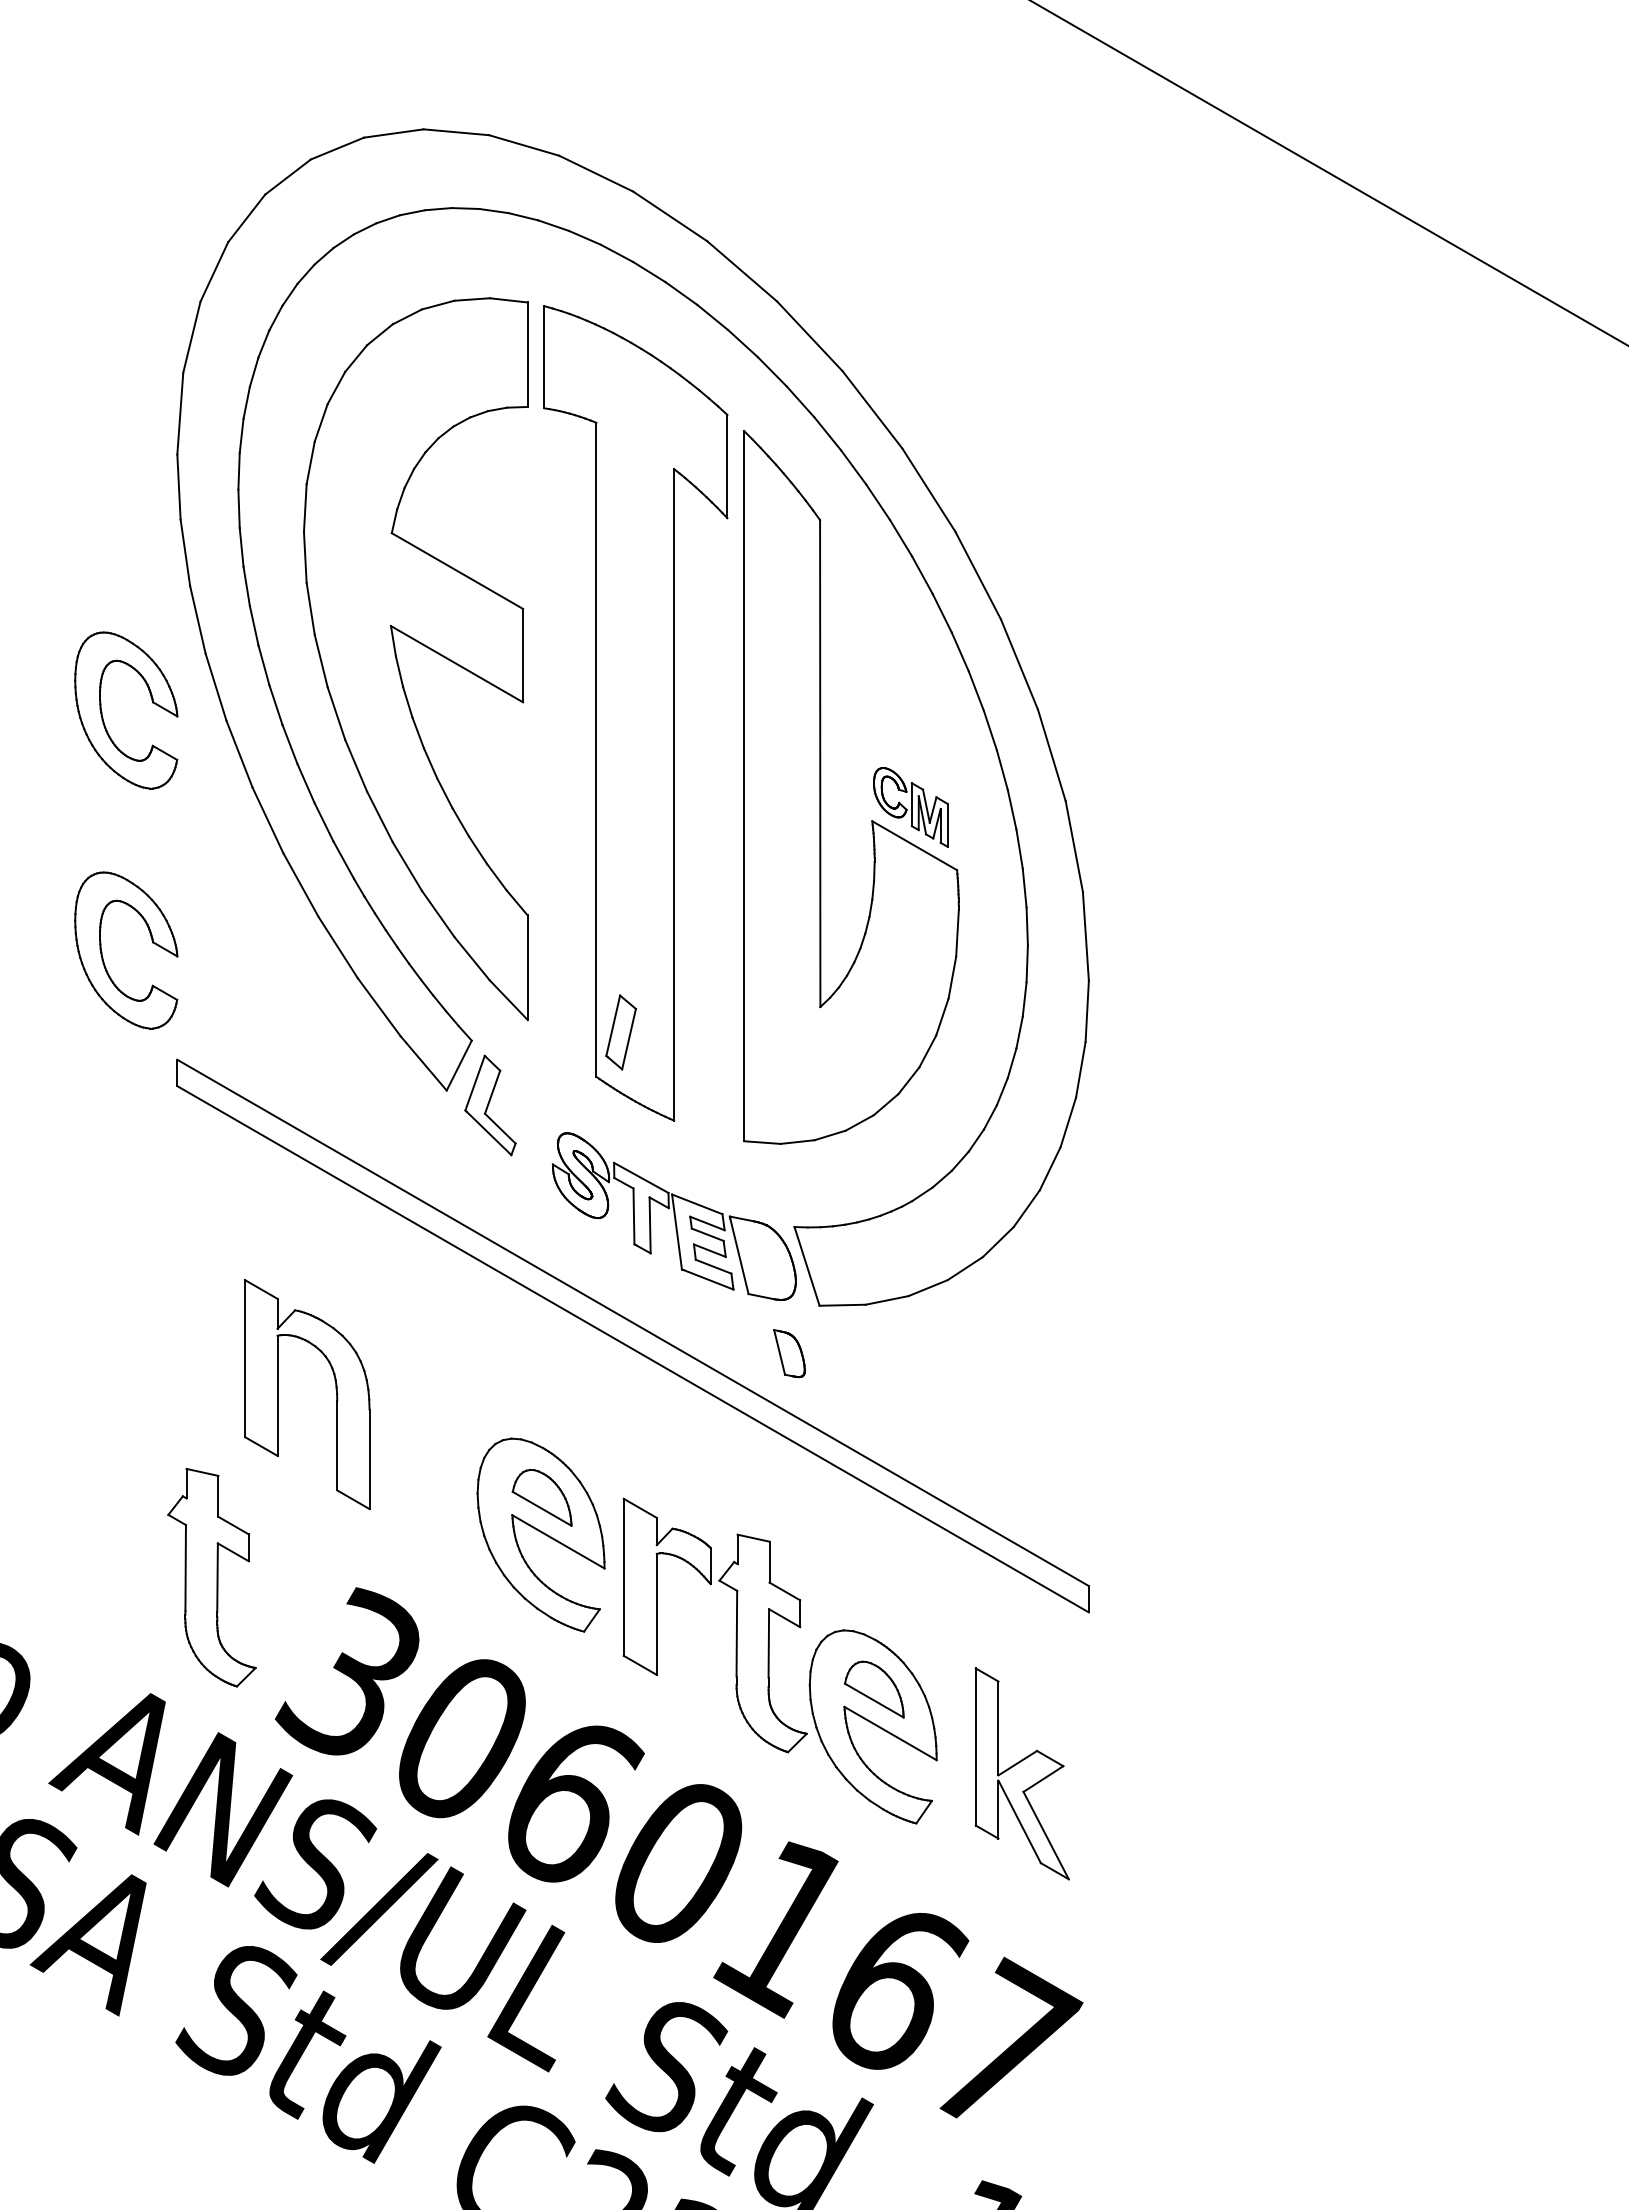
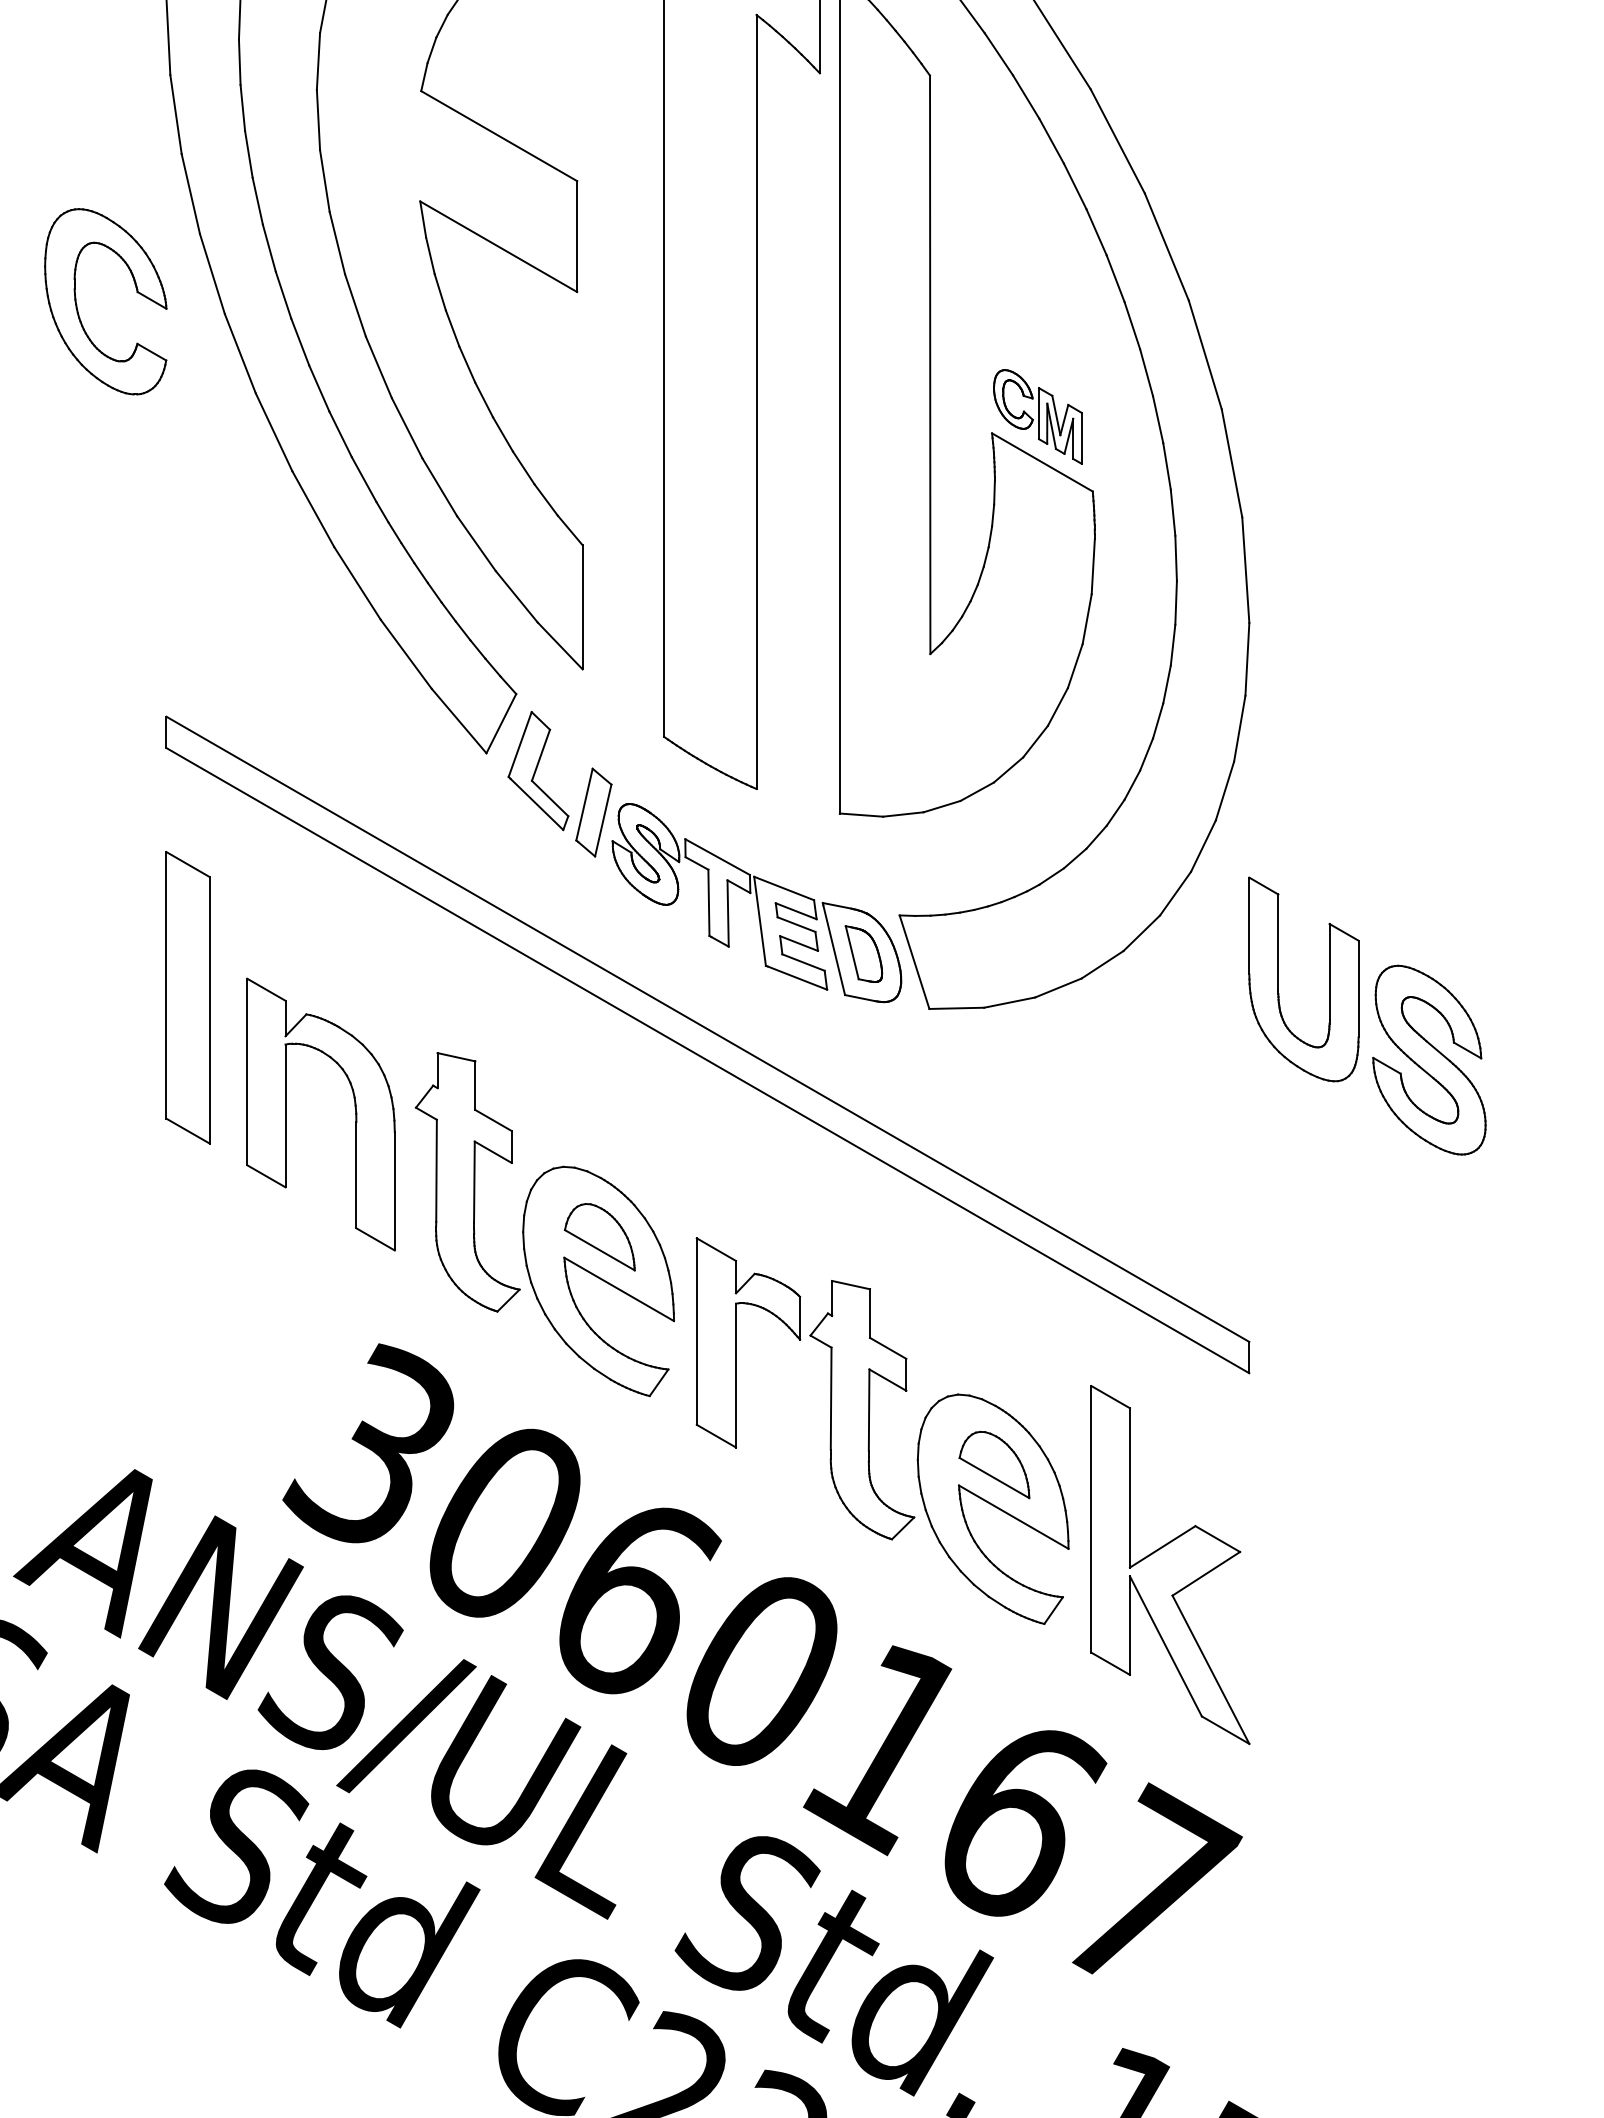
part: (102, 951) -> (77, 588), removed
part: (620, 1032) -> (593, 812), moved
part: (1113, 1280) -> (1278, 978), added
part: (195, 1295) -> (188, 996), added
part: (1240, 1348) -> (1429, 1059), added
part: (789, 1353) -> (863, 954), moved
part: (211, 1577) -> (467, 1182), moved
part: (1021, 1773) -> (1169, 1564), size x1.43

